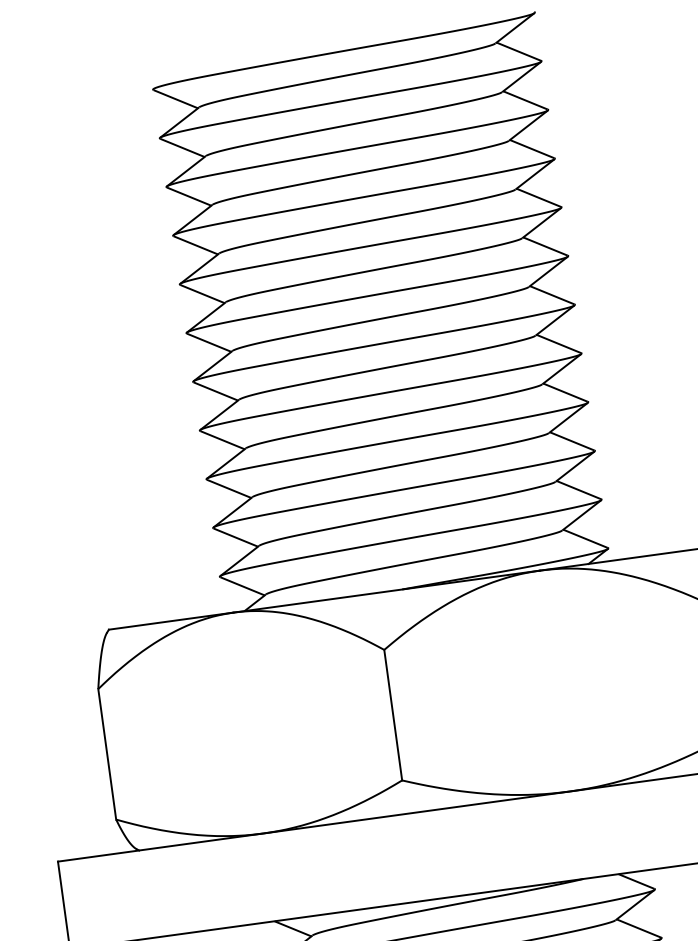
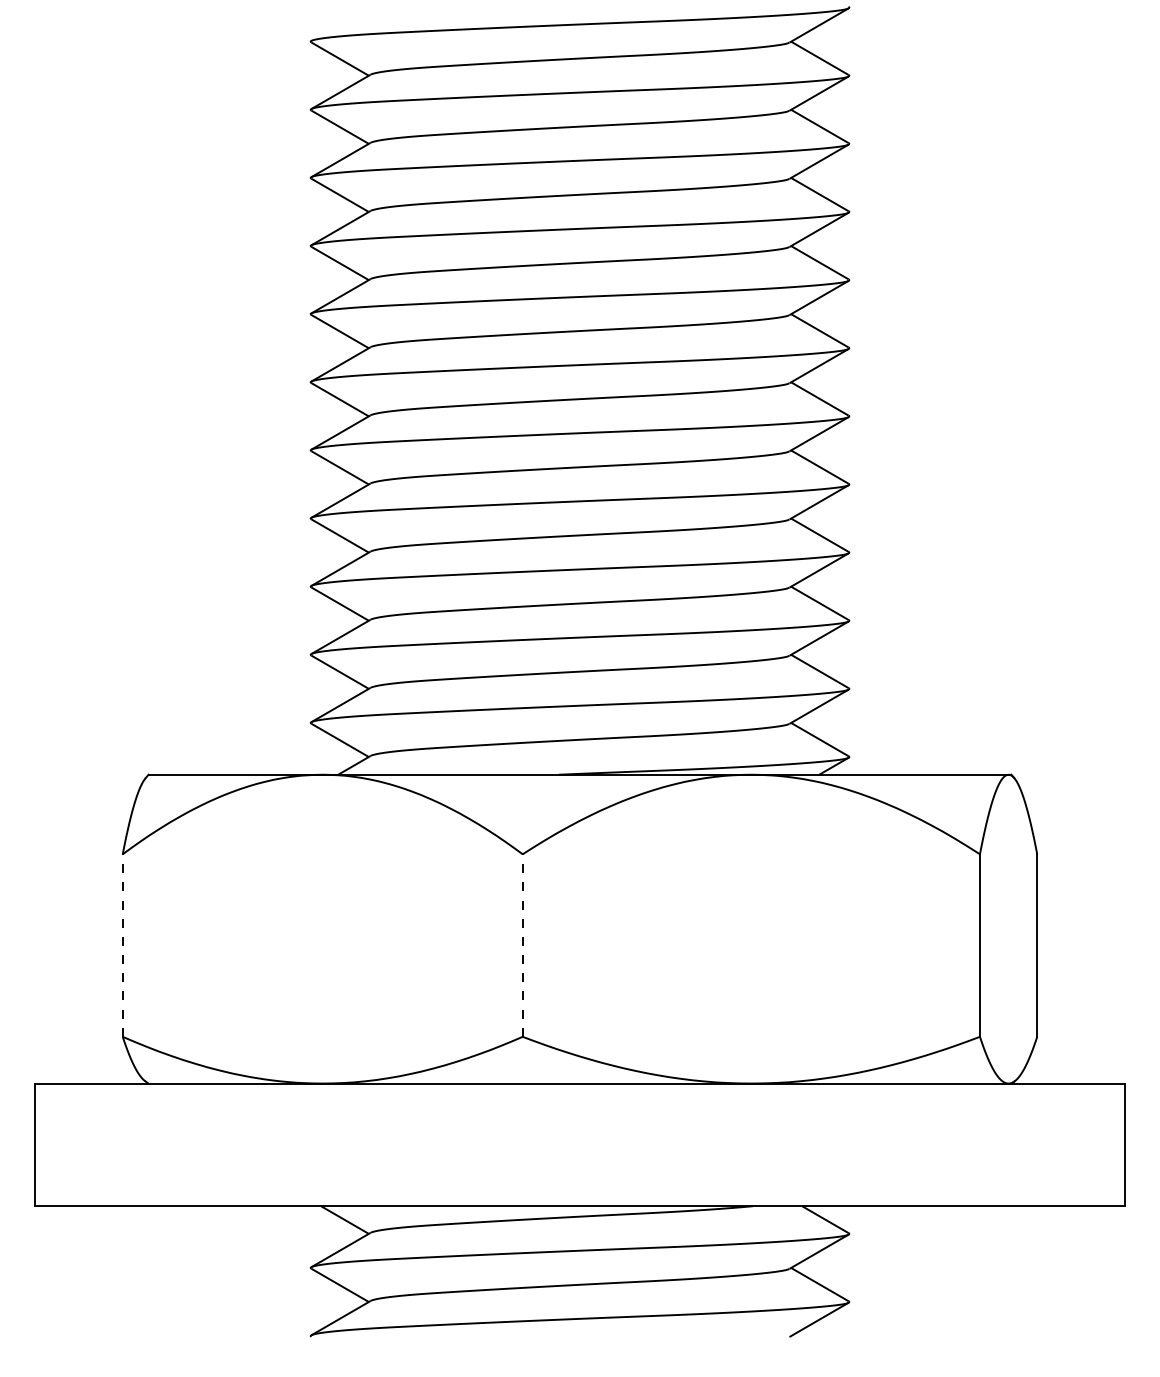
line: (393, 715) -> (522, 945), solid -> dashed
line: (107, 754) -> (122, 945), solid -> dashed

